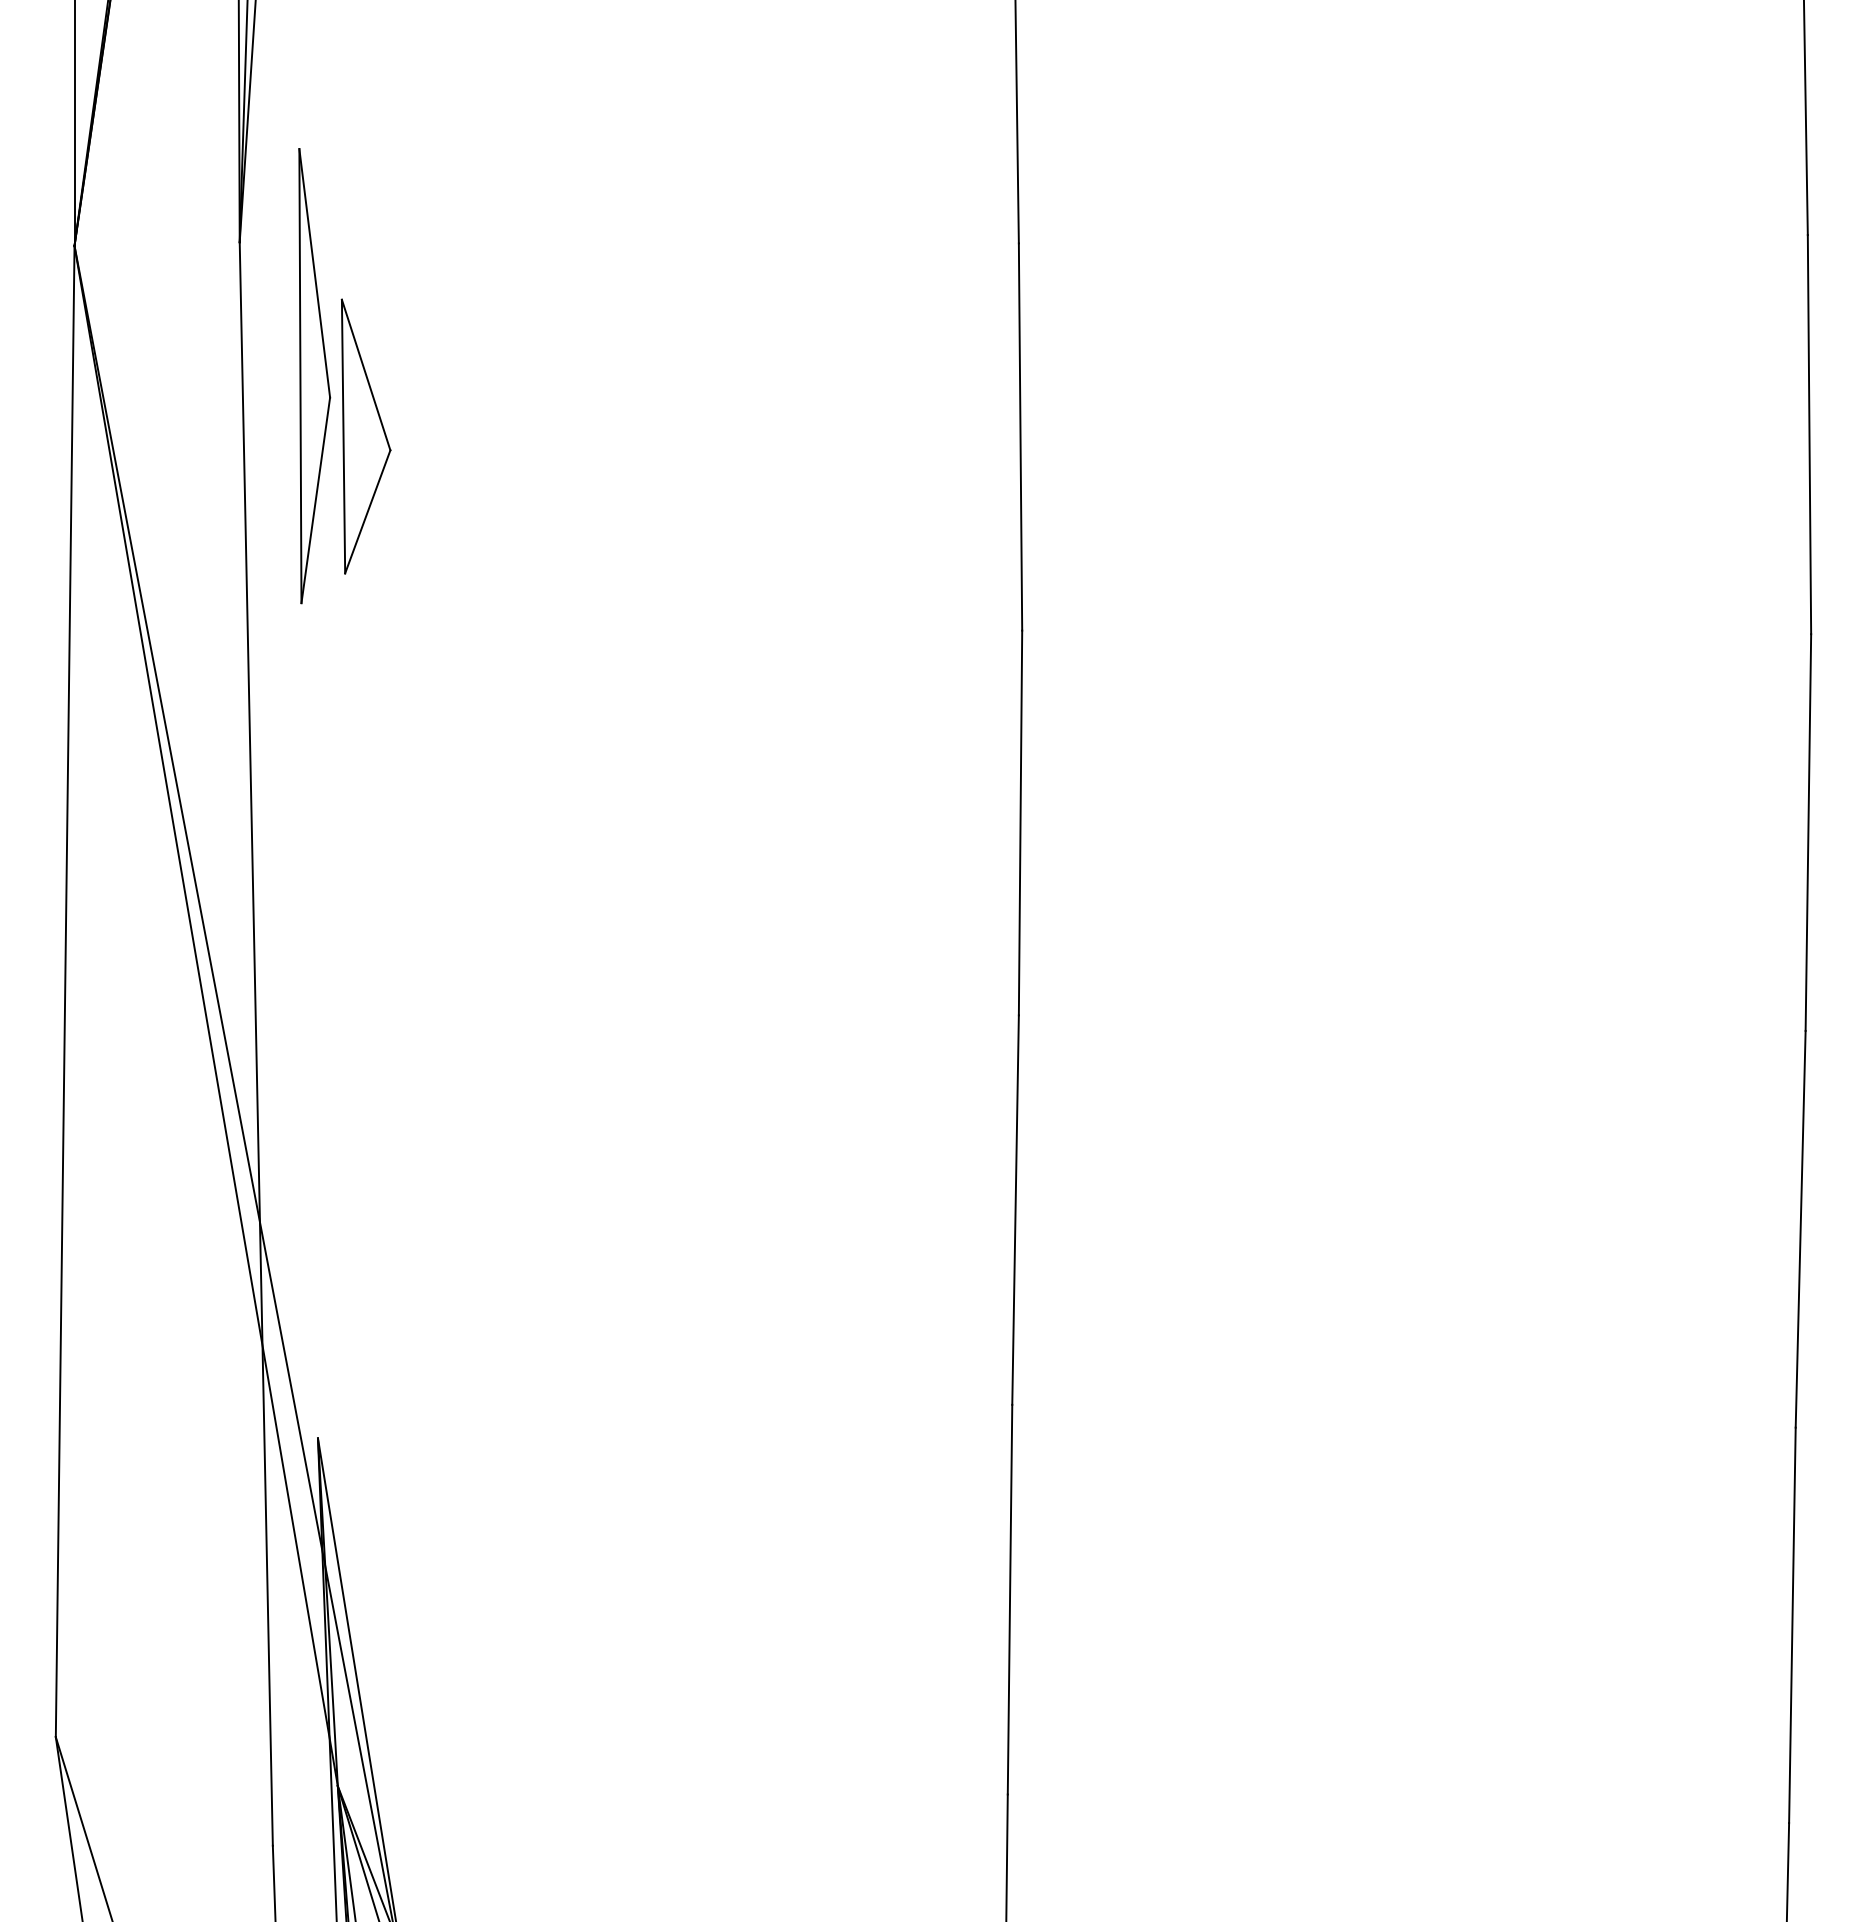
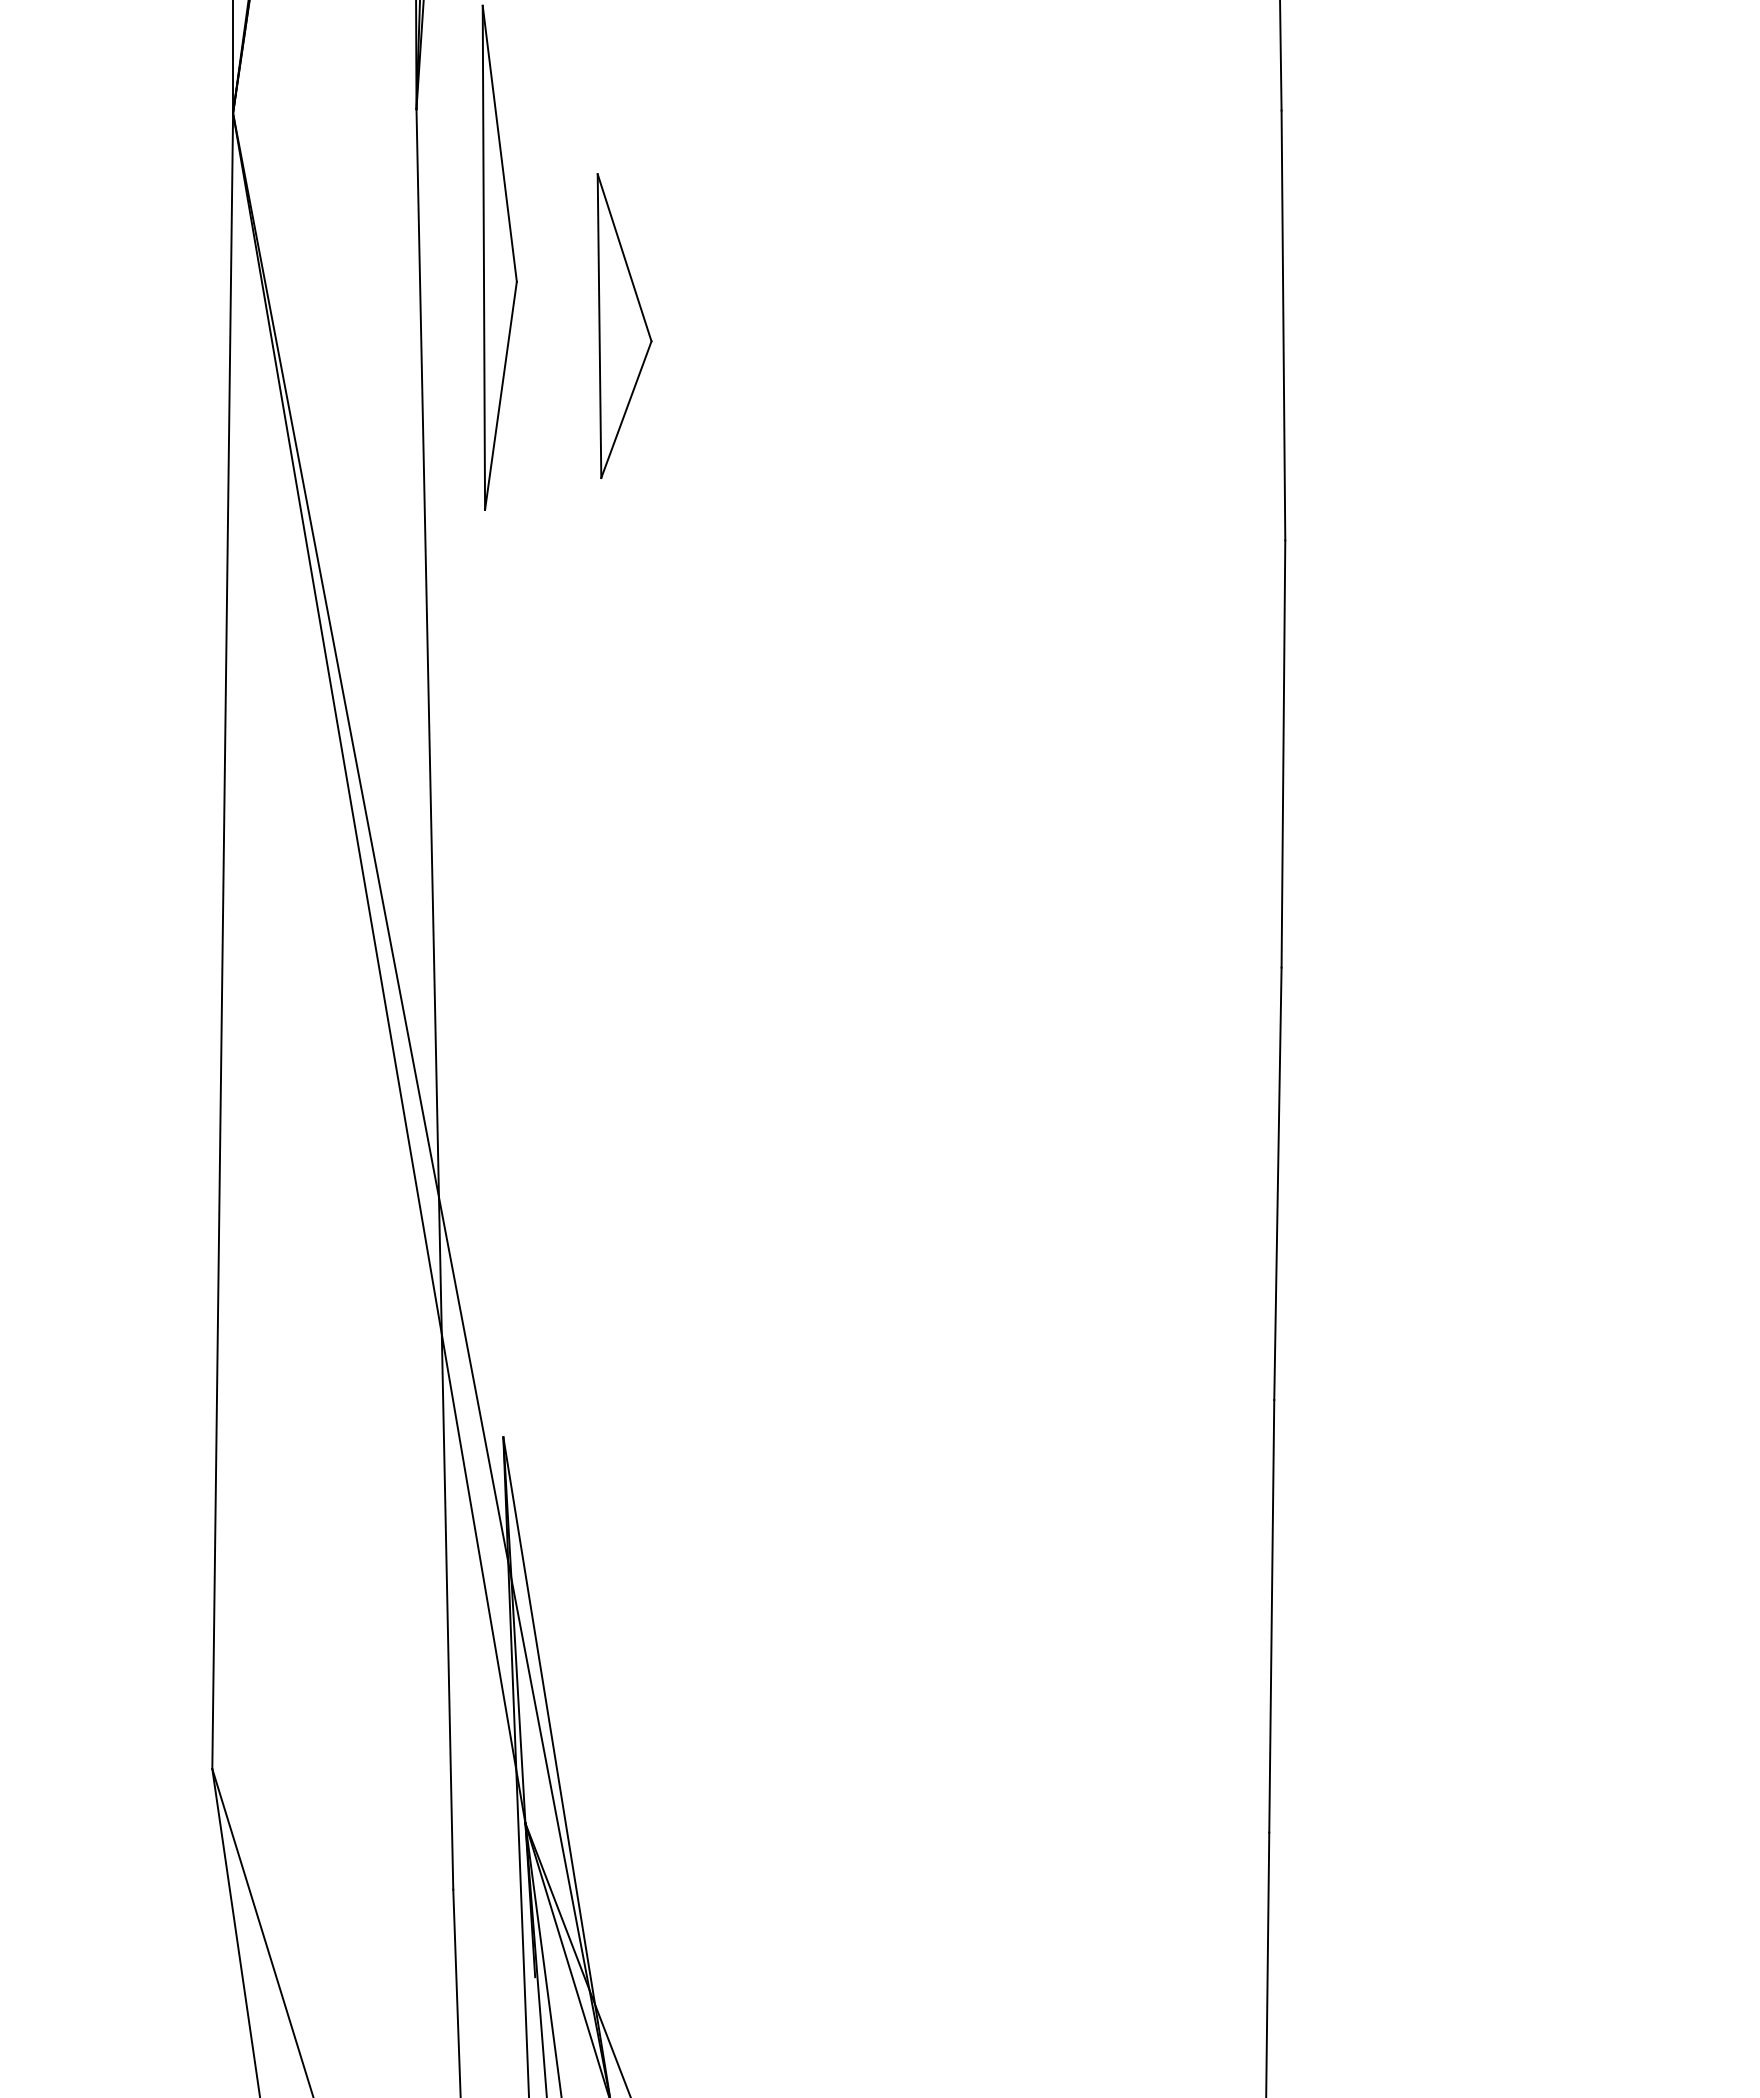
part: (365, 436) -> (623, 326), moved

